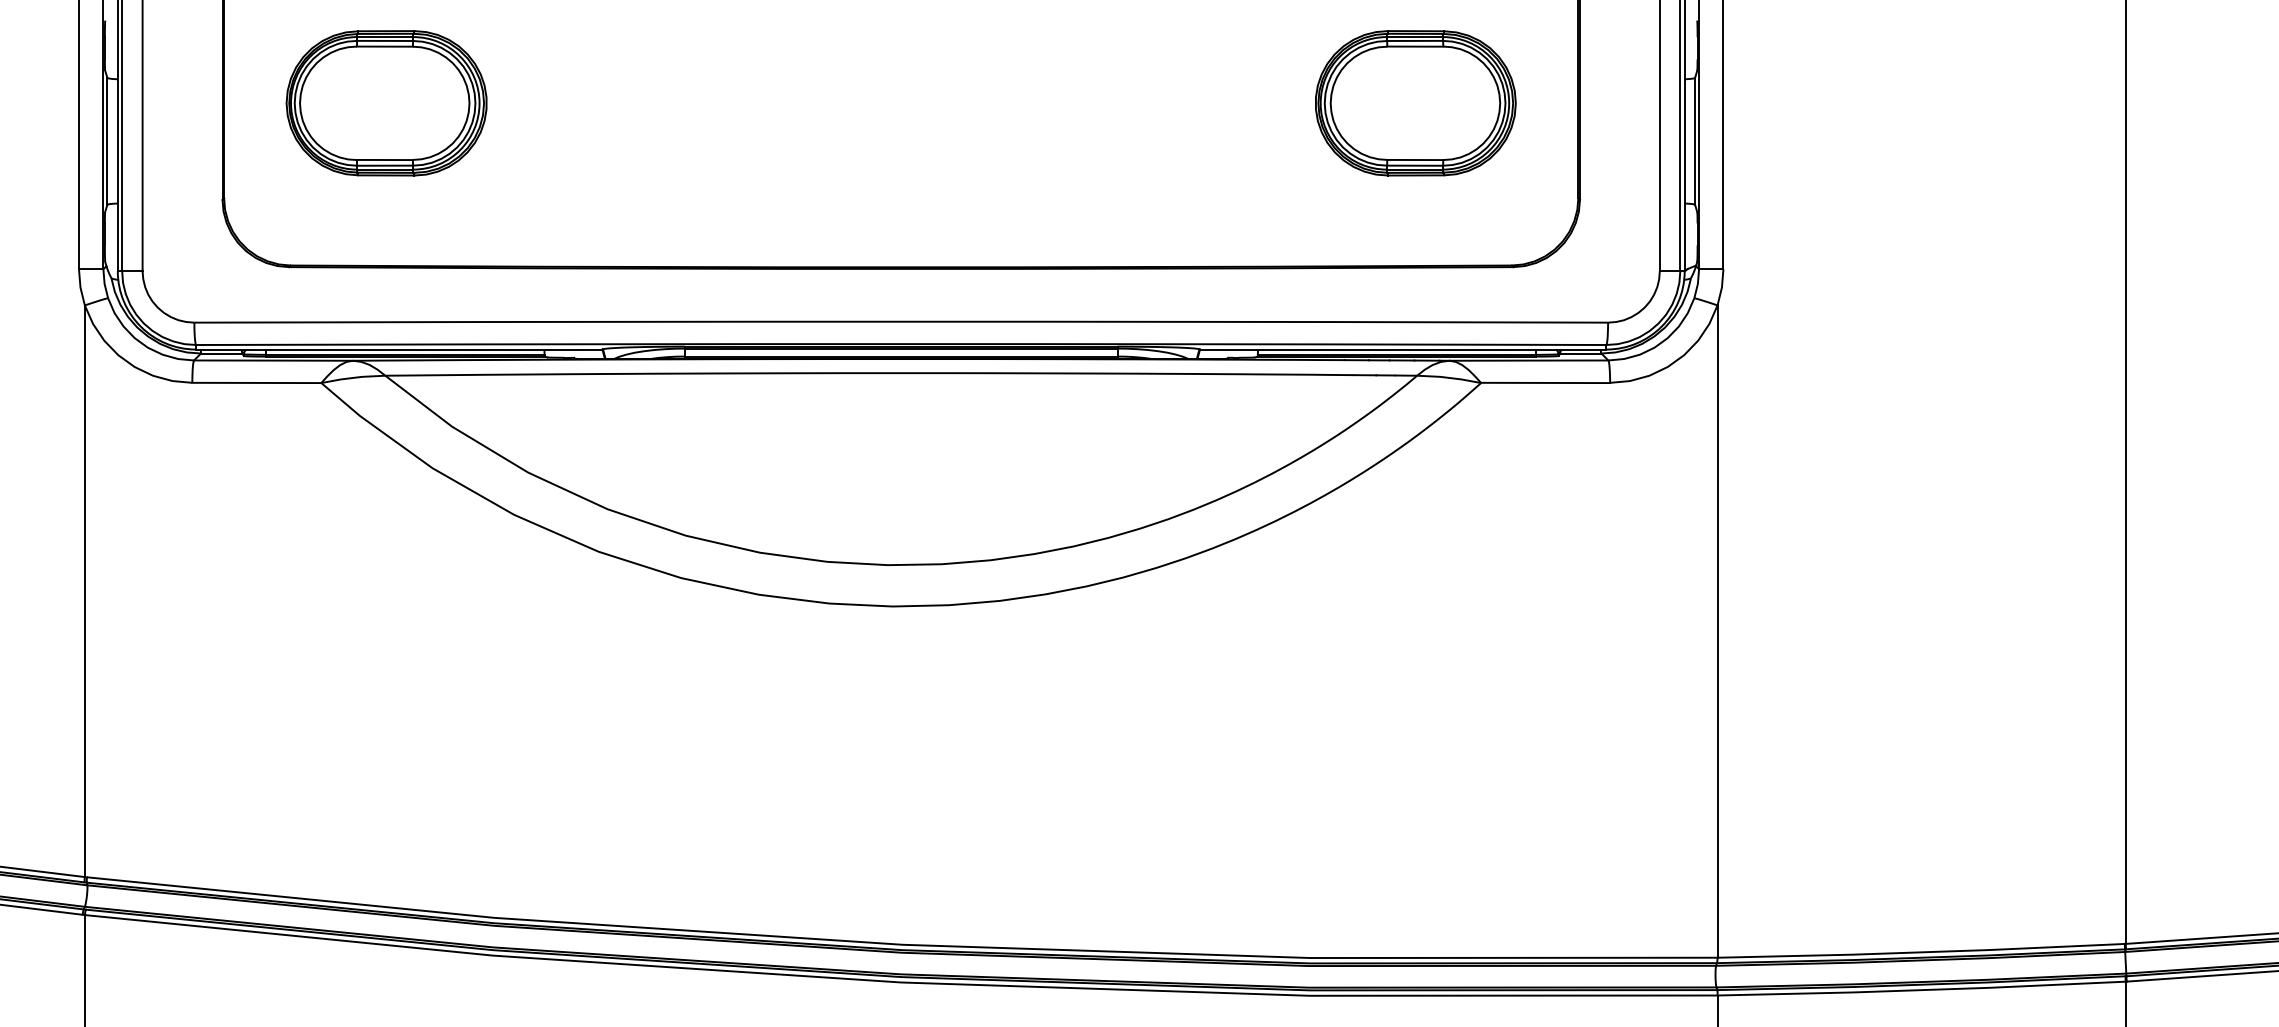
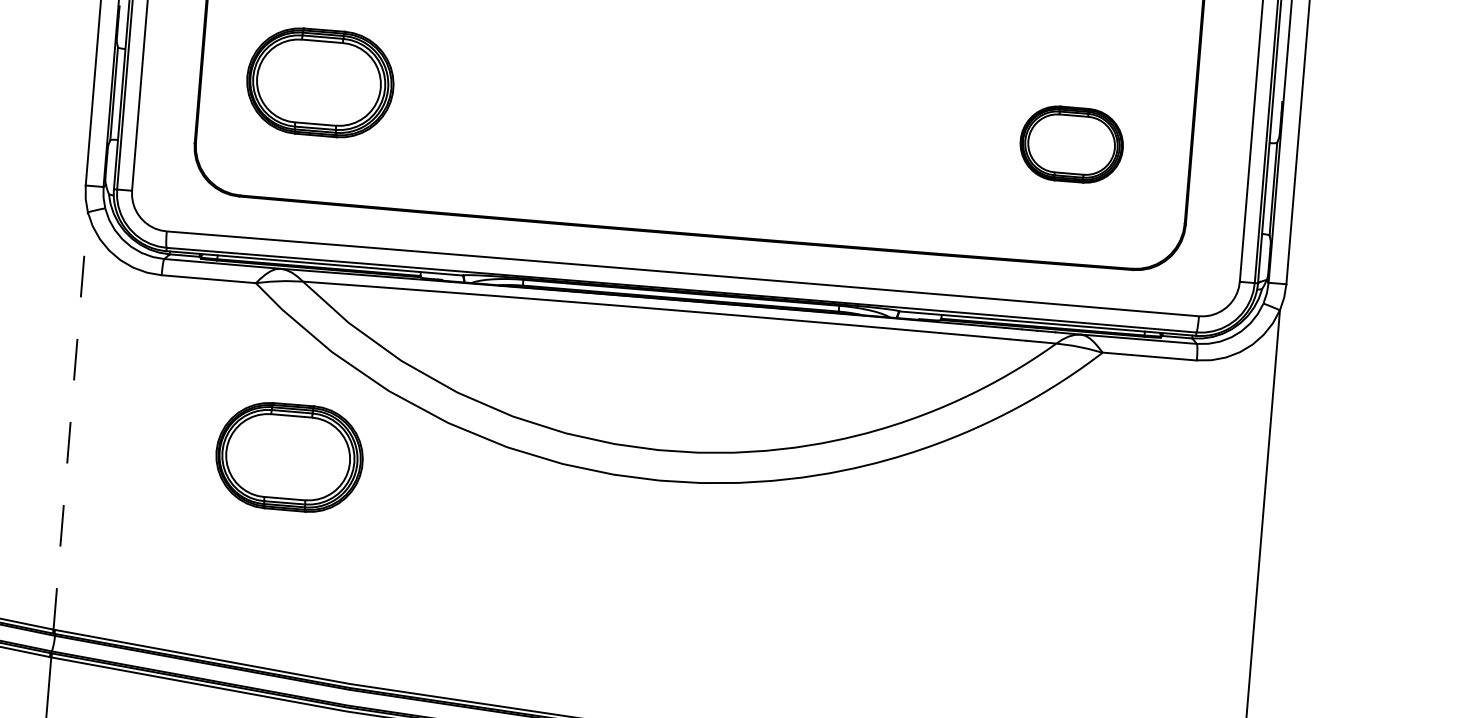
part: (1415, 103) -> (1071, 144), size x0.7
line: (84, 591) -> (70, 421), solid -> dashed
part: (386, 616) -> (289, 457), added

